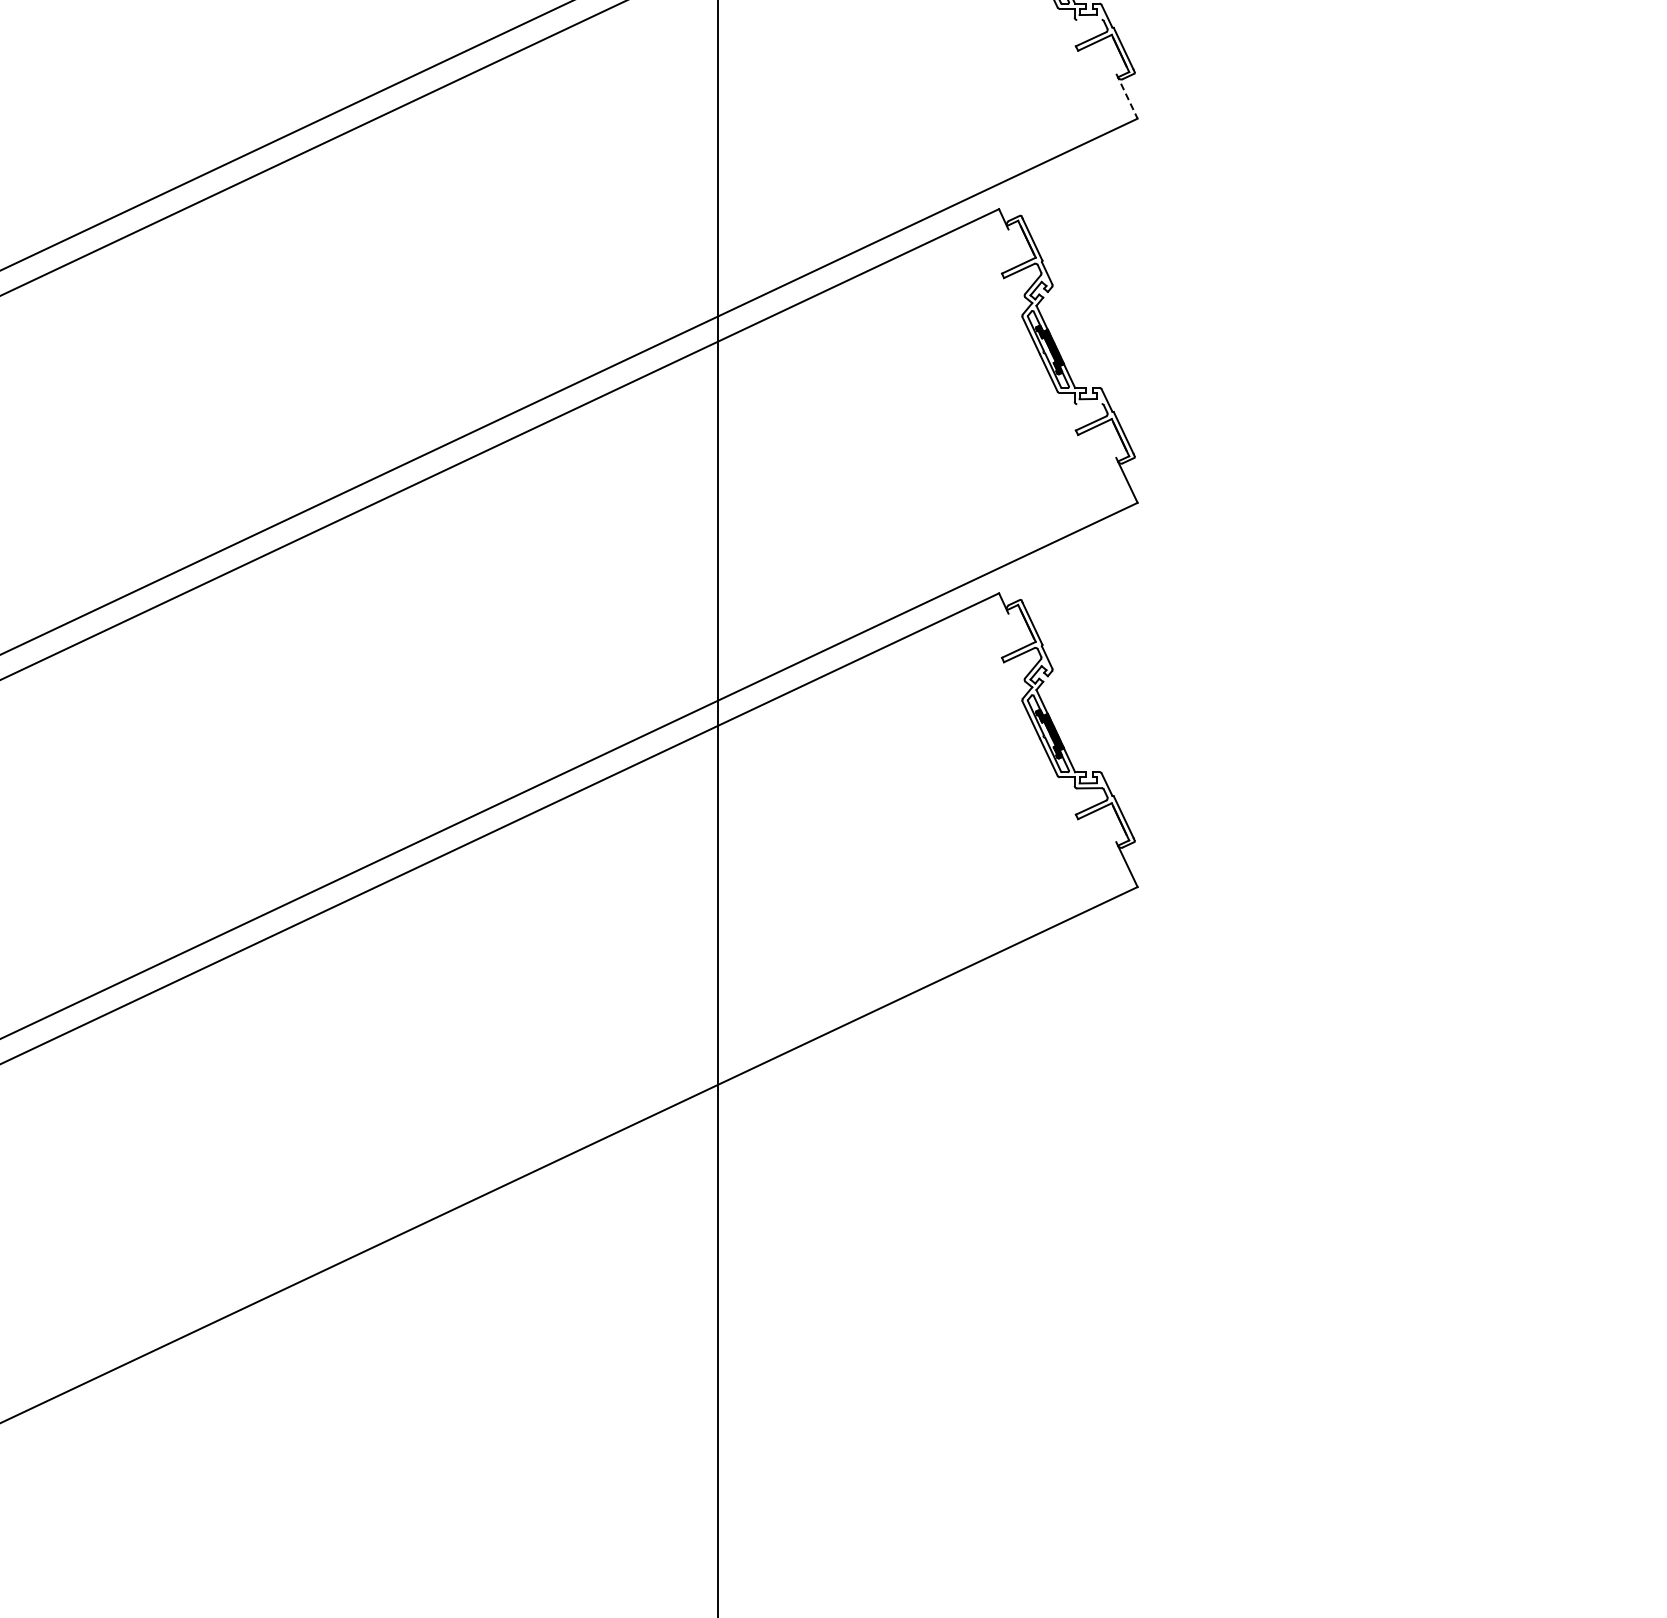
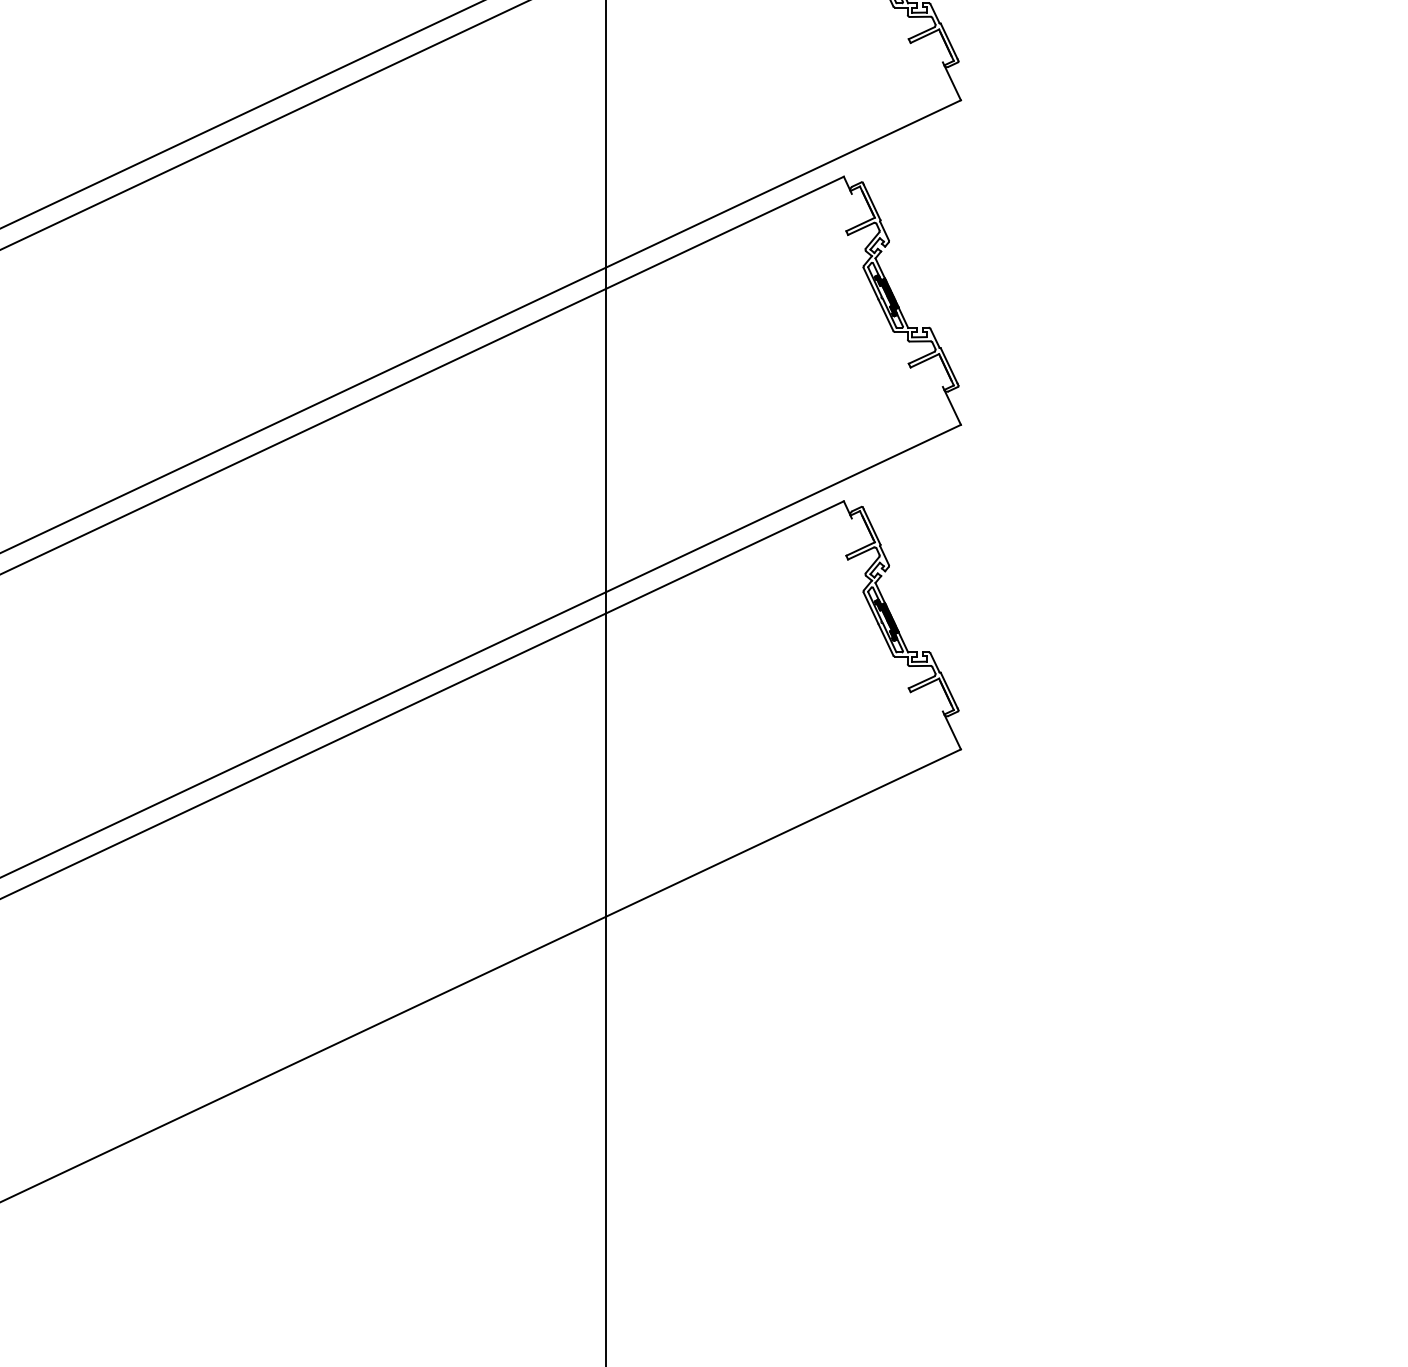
line: (1089, 19) -> (920, 16), added
line: (1126, 96) -> (951, 81), dashed -> solid
line: (1089, 403) -> (920, 340), added

